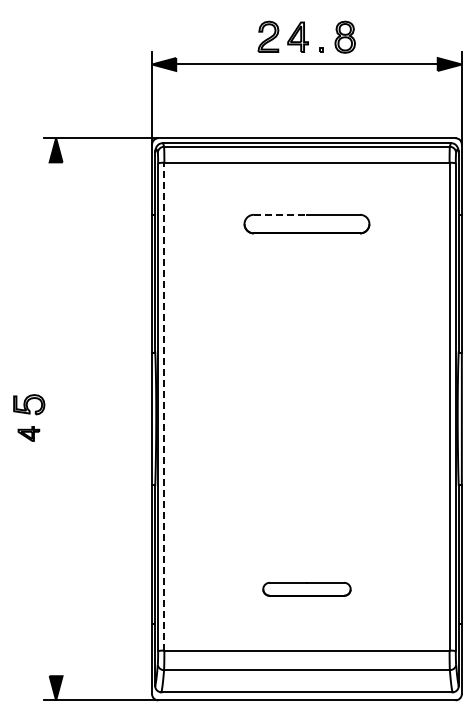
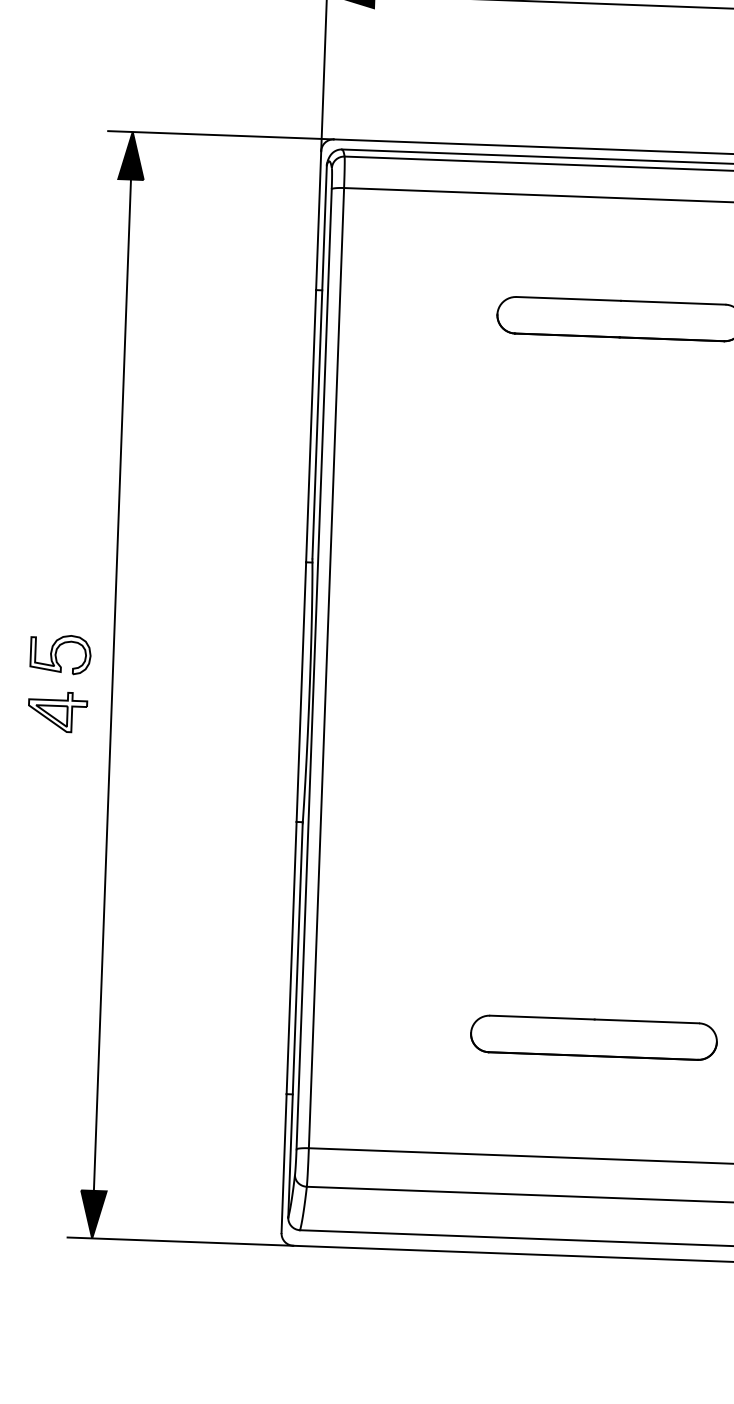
line: (280, 214) -> (568, 298), dashed -> solid
line: (164, 406) -> (326, 667), dashed -> solid
line: (56, 419) -> (113, 685), added
part: (28, 433) -> (57, 711), size x1.43
part: (306, 589) -> (593, 1038), size x1.43

